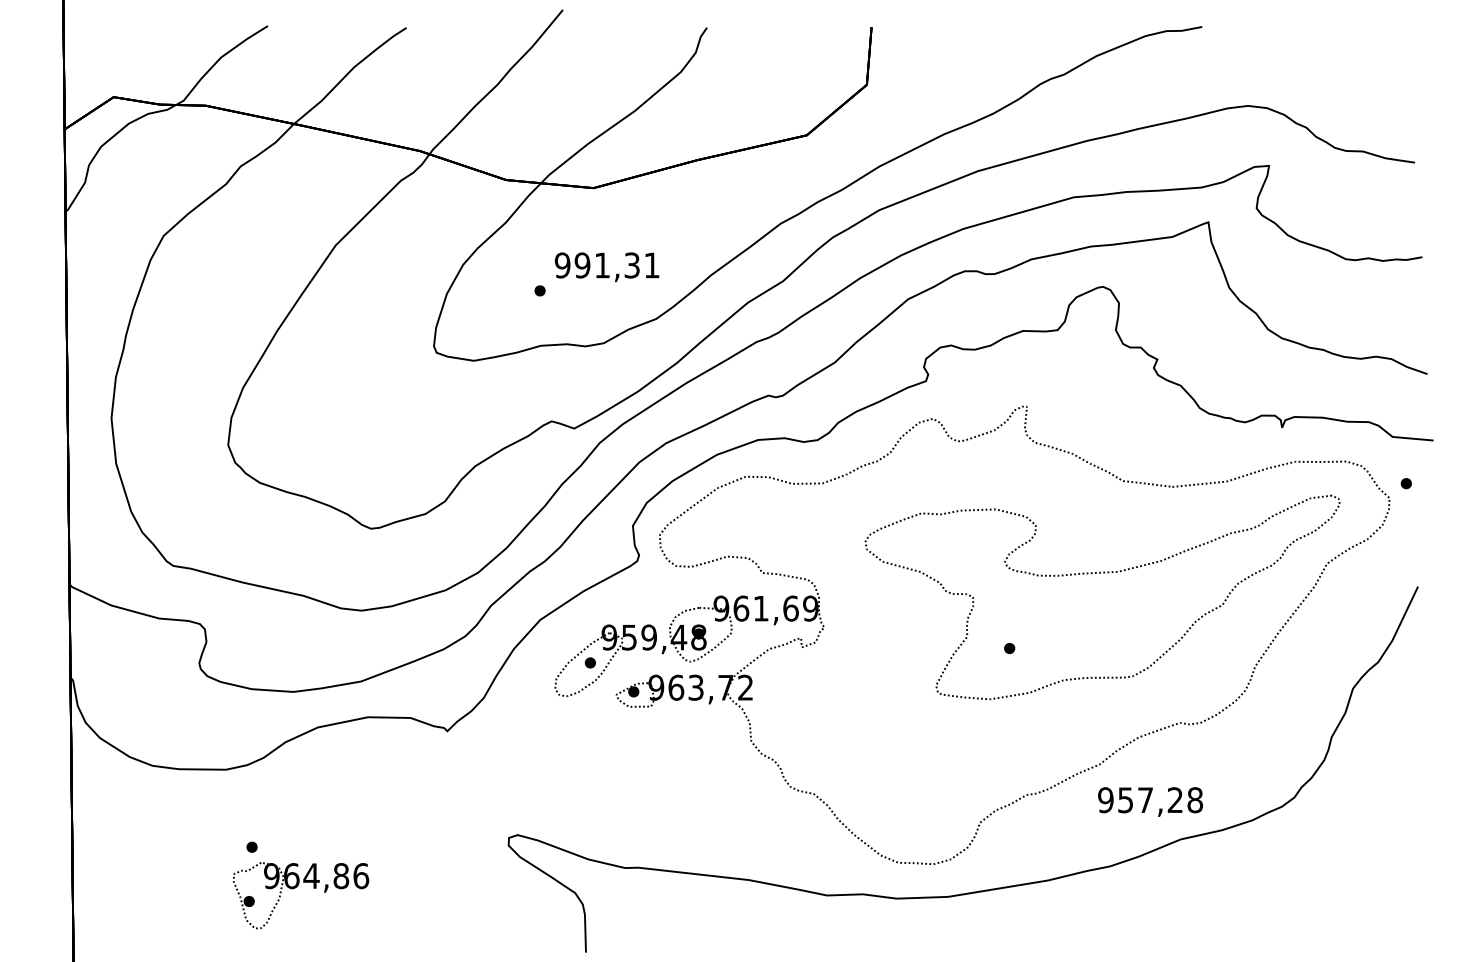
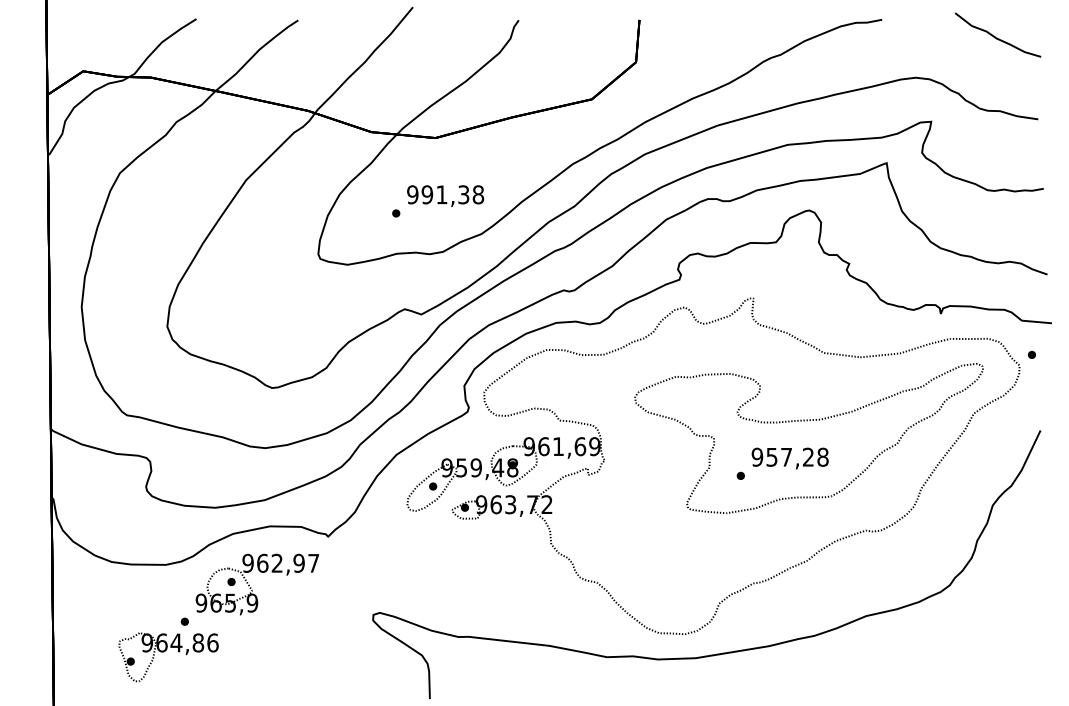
curve: (1356, 49) -> (995, 36), added
text: (652, 265) -> (478, 194), 991,31 -> 991,38
part: (349, 796) -> (256, 584), added
text: (1149, 801) -> (789, 458), moved
part: (296, 887) -> (165, 651), moved

